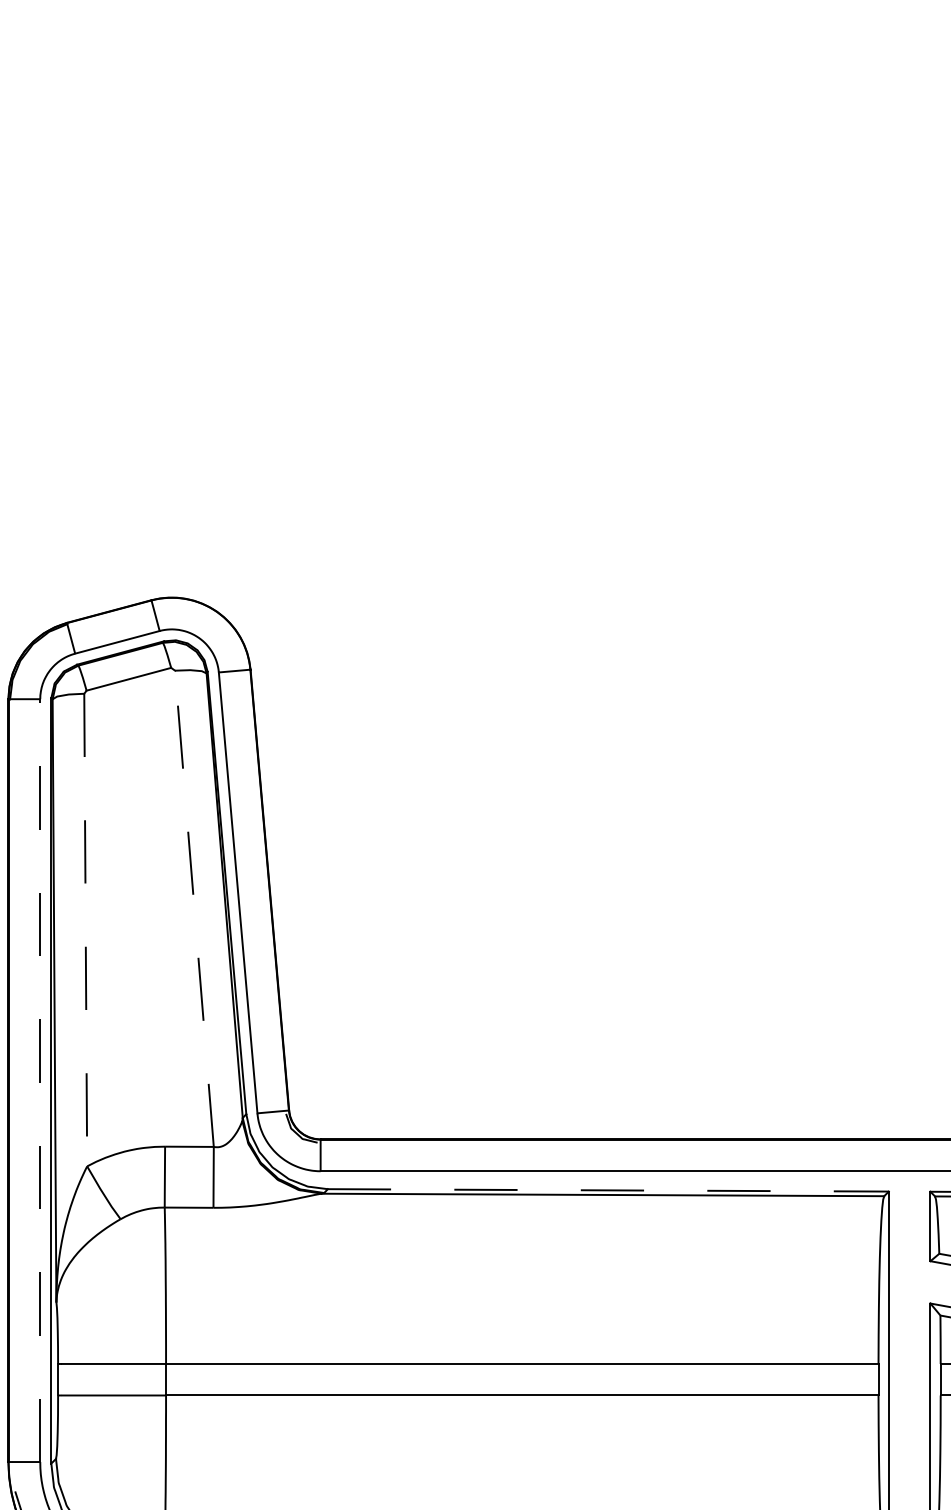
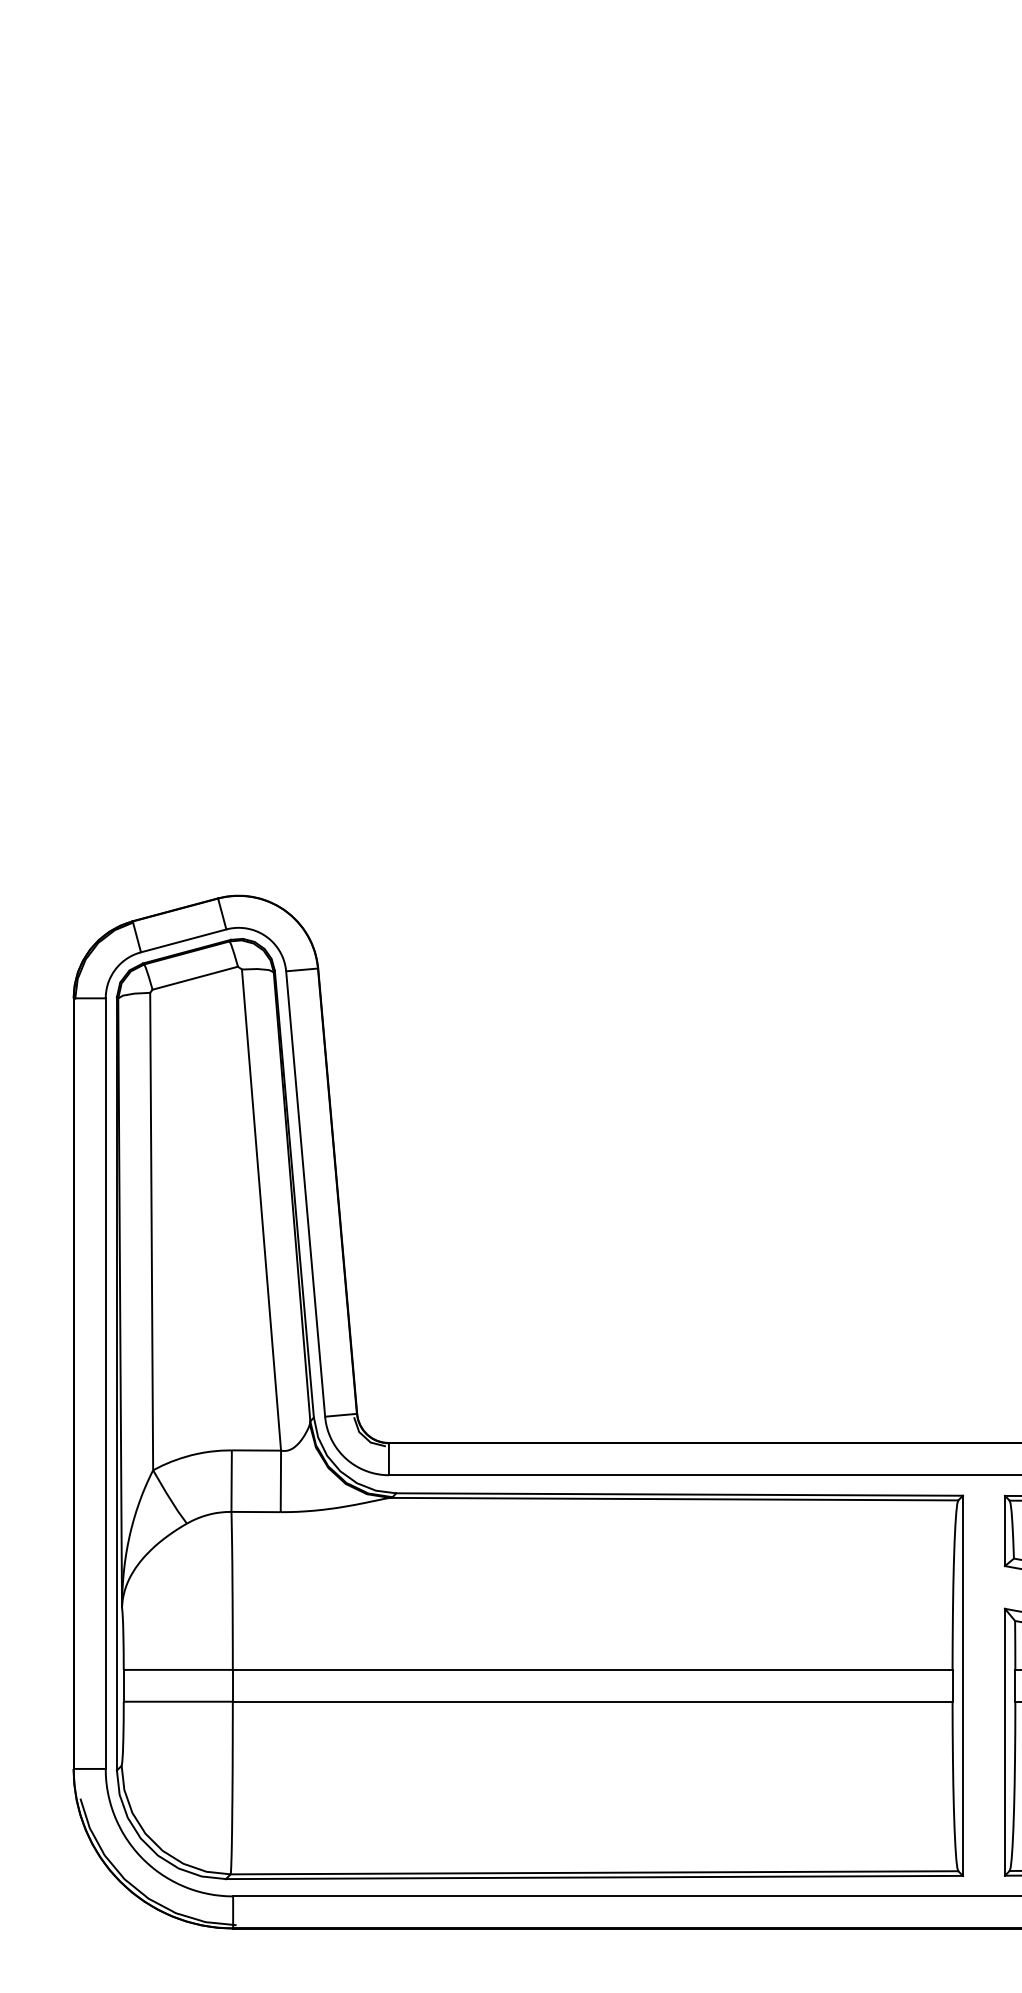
line: (194, 908) -> (261, 1209), dashed -> solid
line: (85, 930) -> (151, 1231), dashed -> solid
line: (40, 1080) -> (105, 1383), dashed -> solid
line: (609, 1190) -> (680, 1494), dashed -> solid

